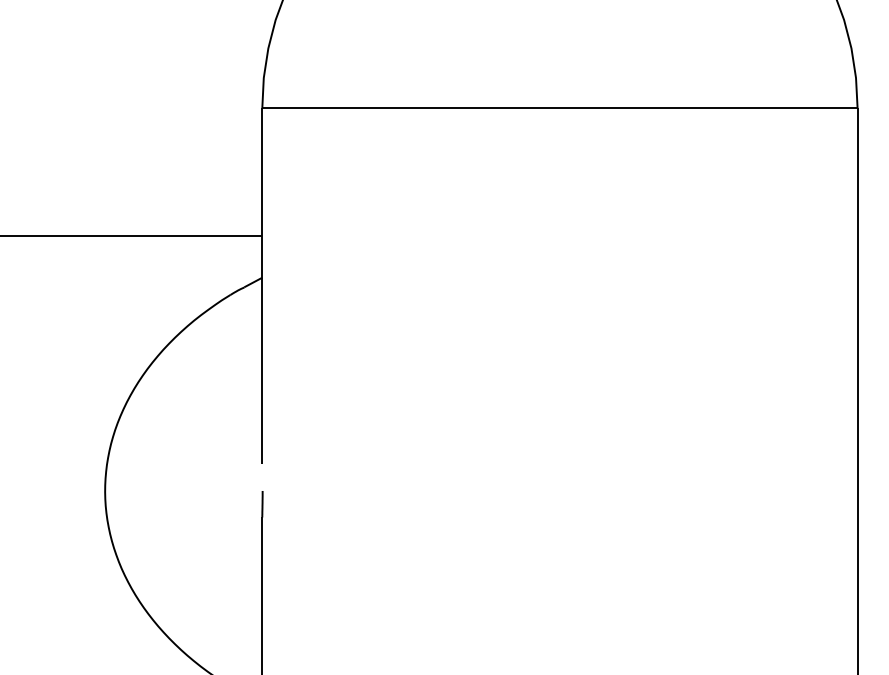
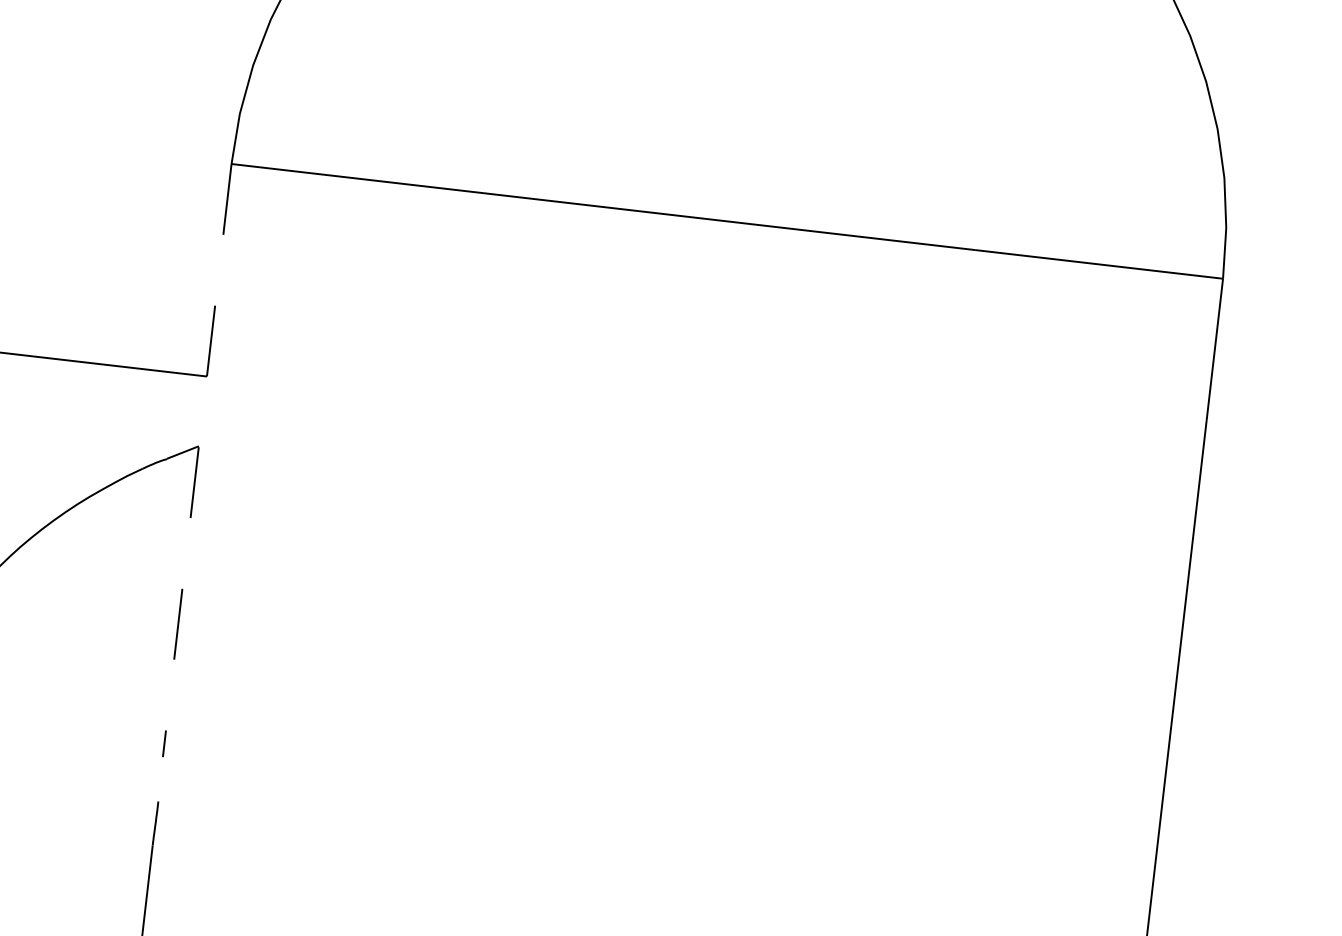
line: (262, 286) -> (197, 460), solid -> dashed

